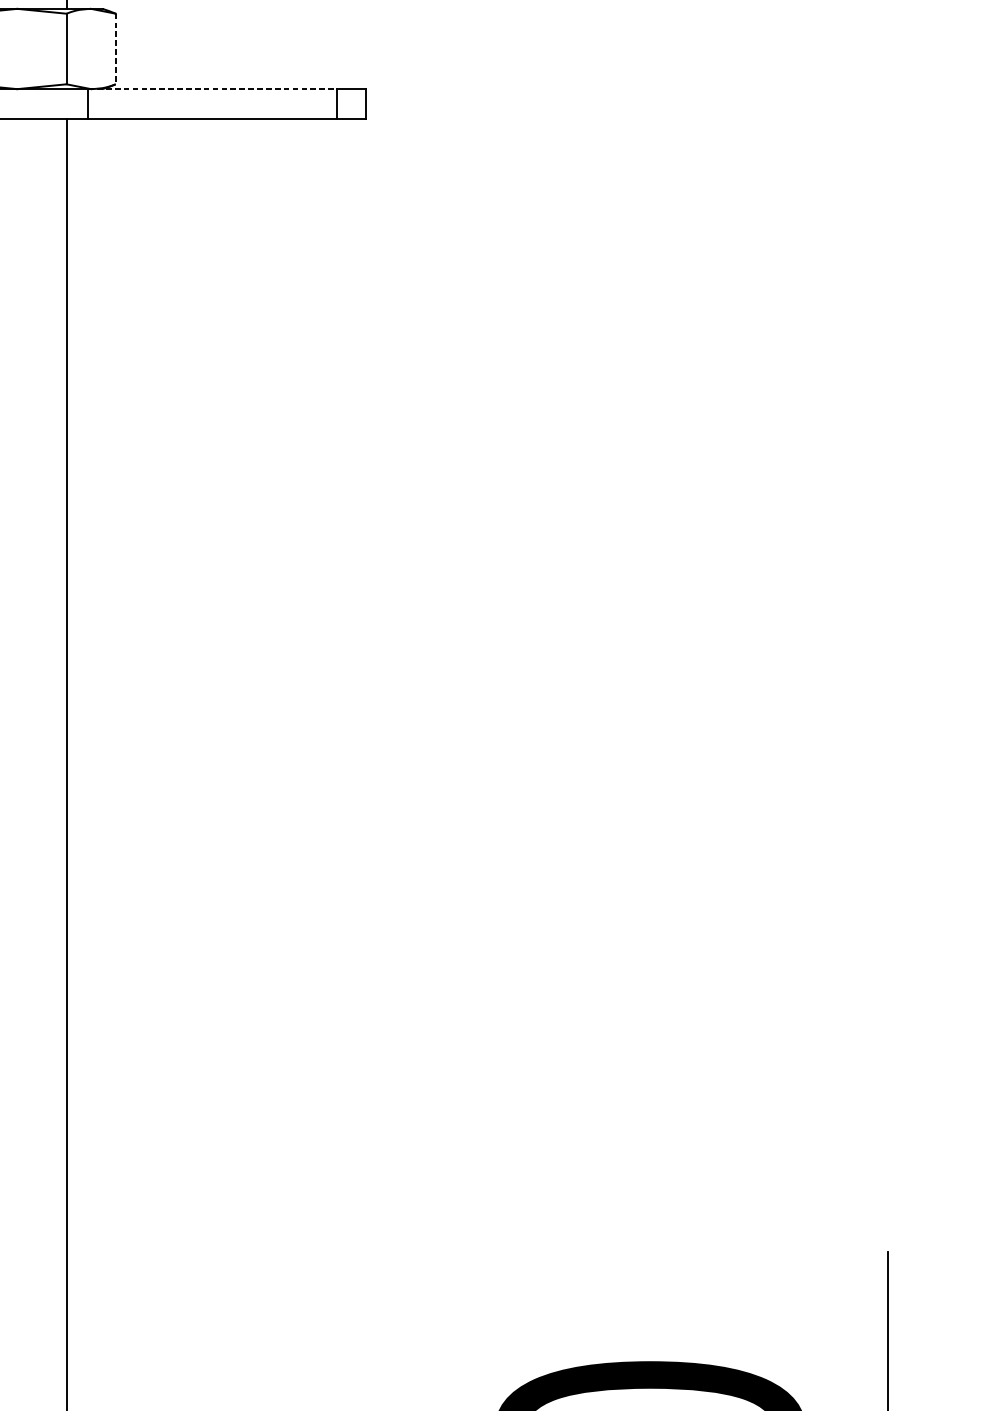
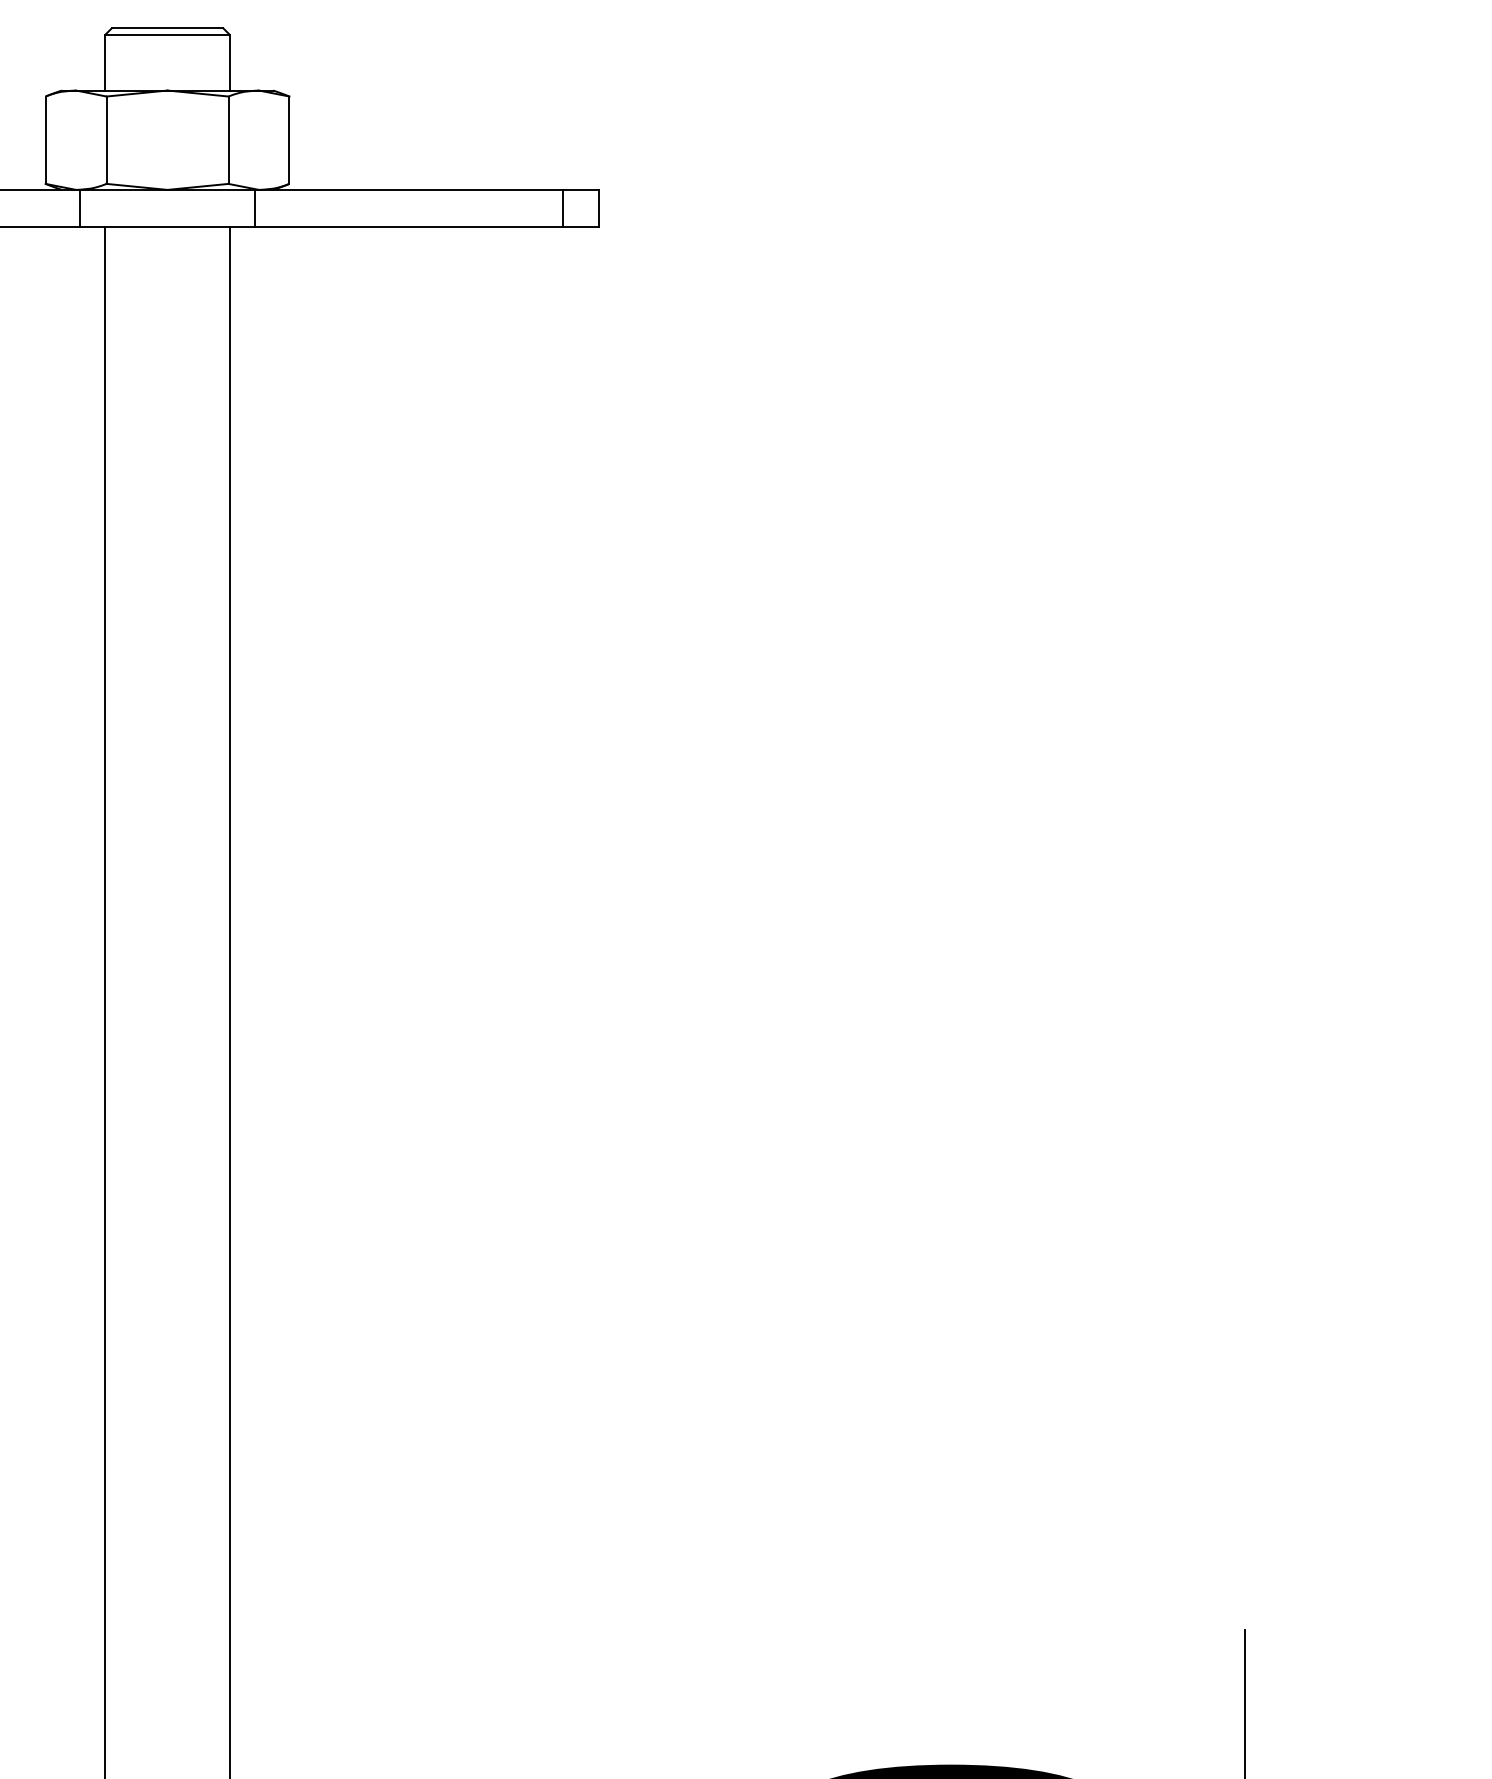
line: (115, 49) -> (289, 140), dashed -> solid
line: (212, 88) -> (409, 189), dashed -> solid

